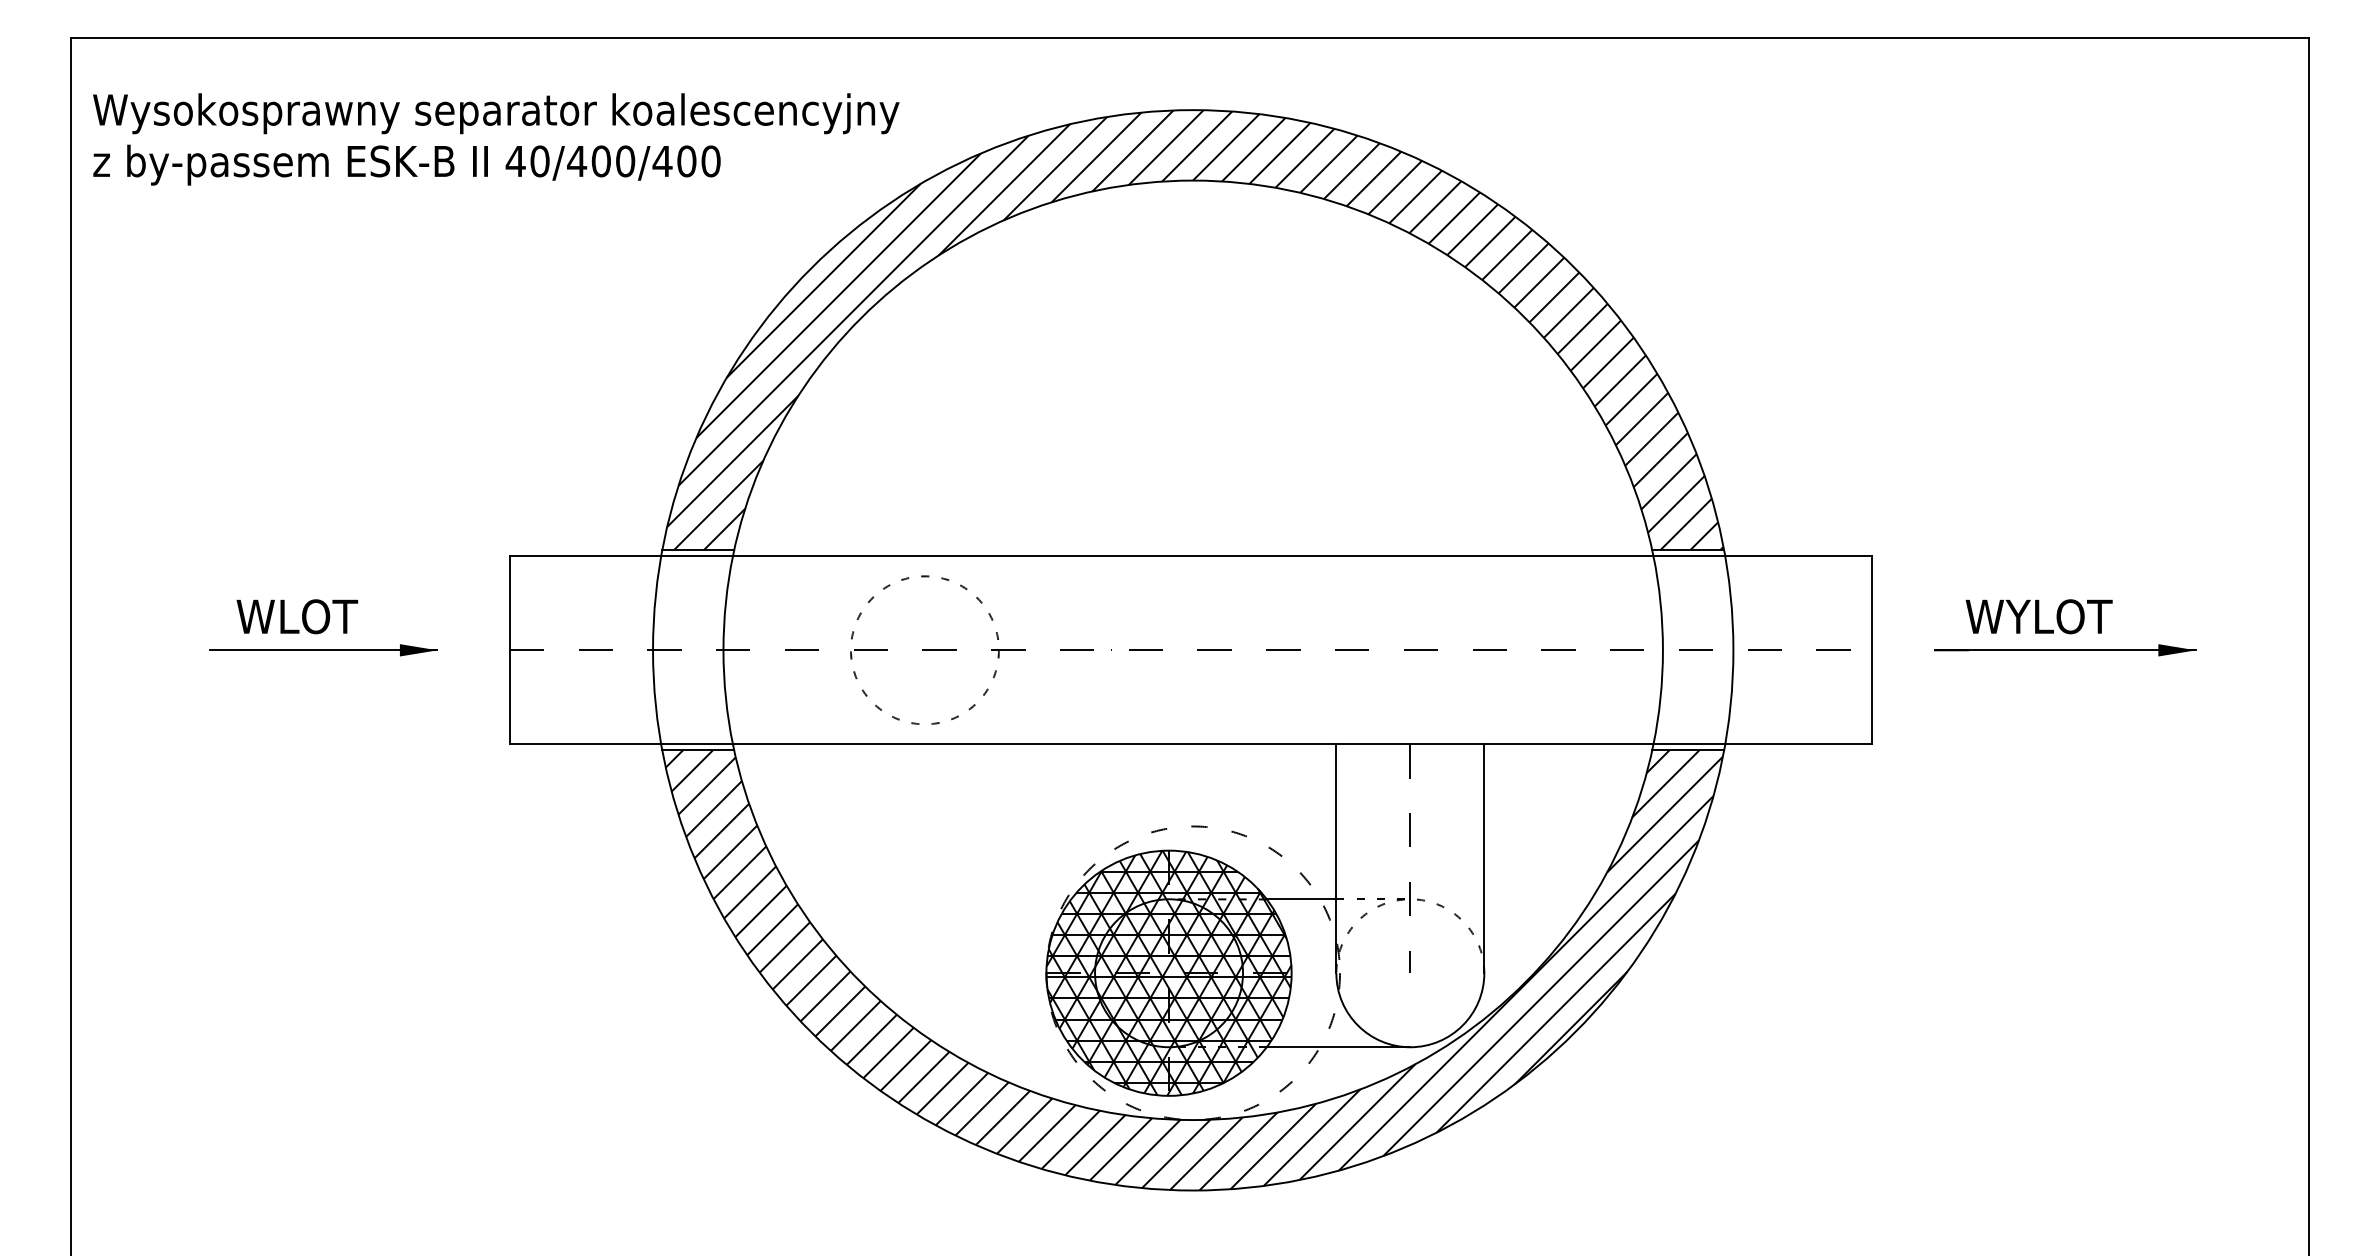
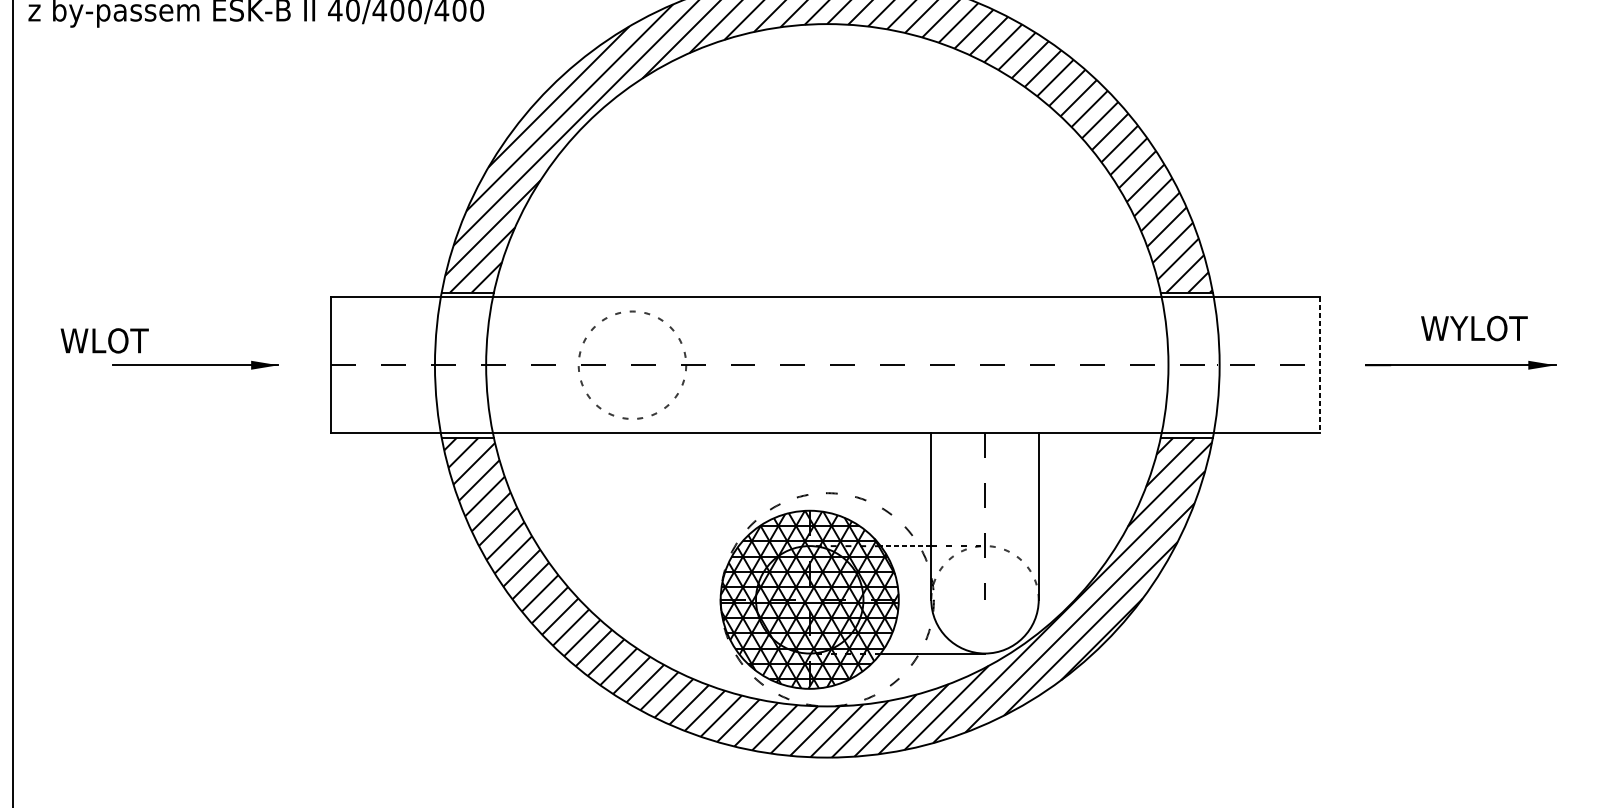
text: (297, 616) -> (104, 340), moved
text: (2038, 616) -> (1473, 328), moved
line: (1871, 650) -> (1319, 365), solid -> dashed
line: (1301, 899) -> (905, 546), solid -> dashed

